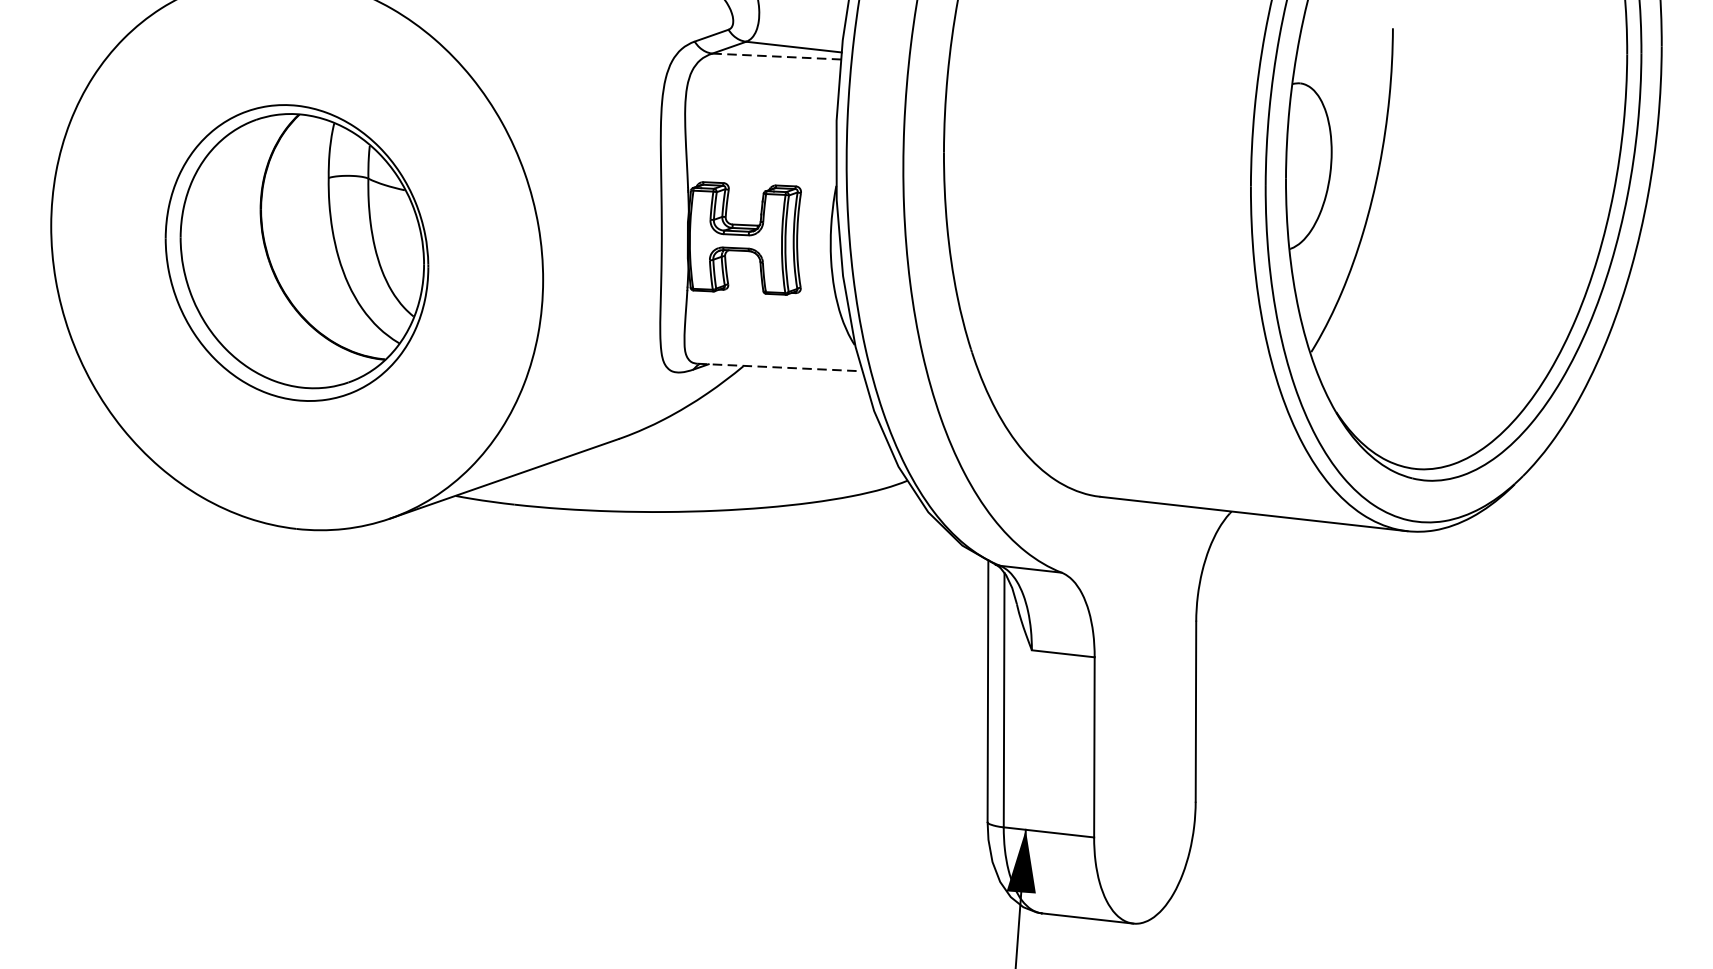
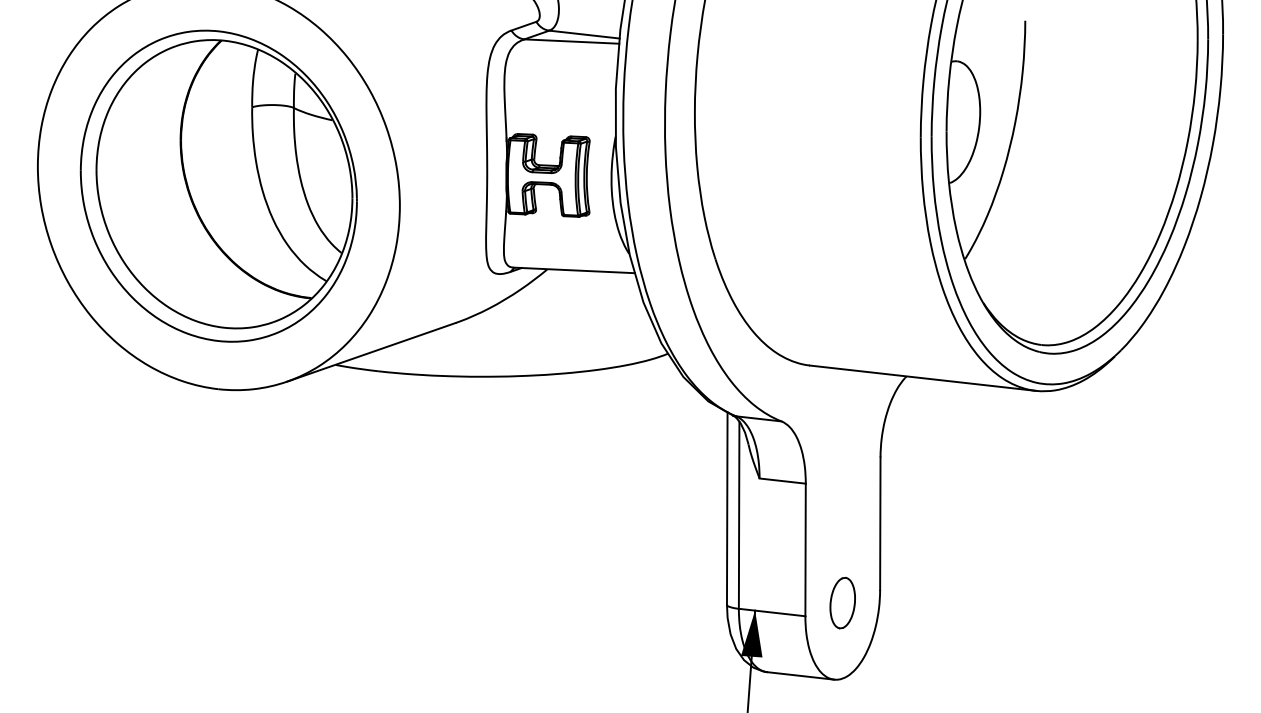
line: (776, 56) -> (571, 41), dashed -> solid
part: (296, 252) -> (218, 185), size x1.43
line: (780, 367) -> (574, 270), dashed -> solid
part: (1144, 820) -> (842, 603), added

